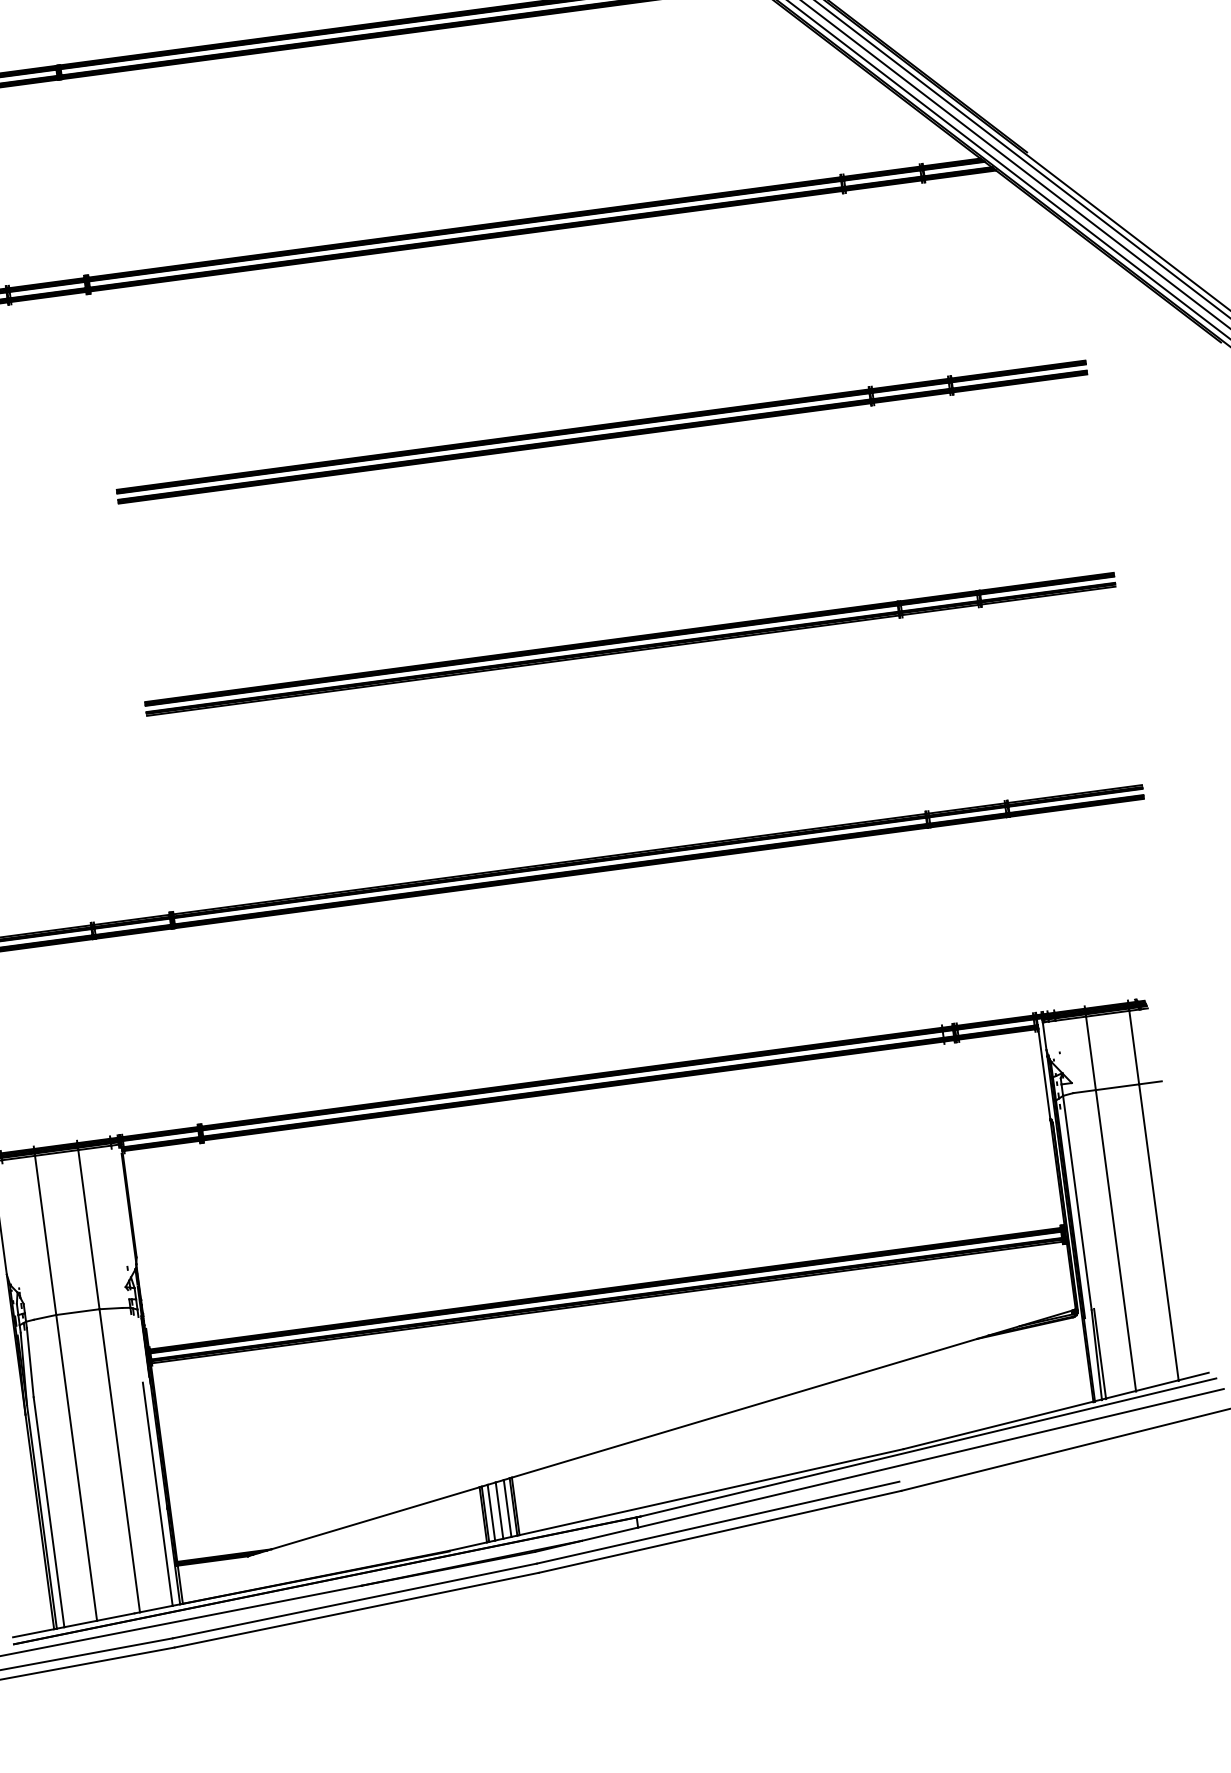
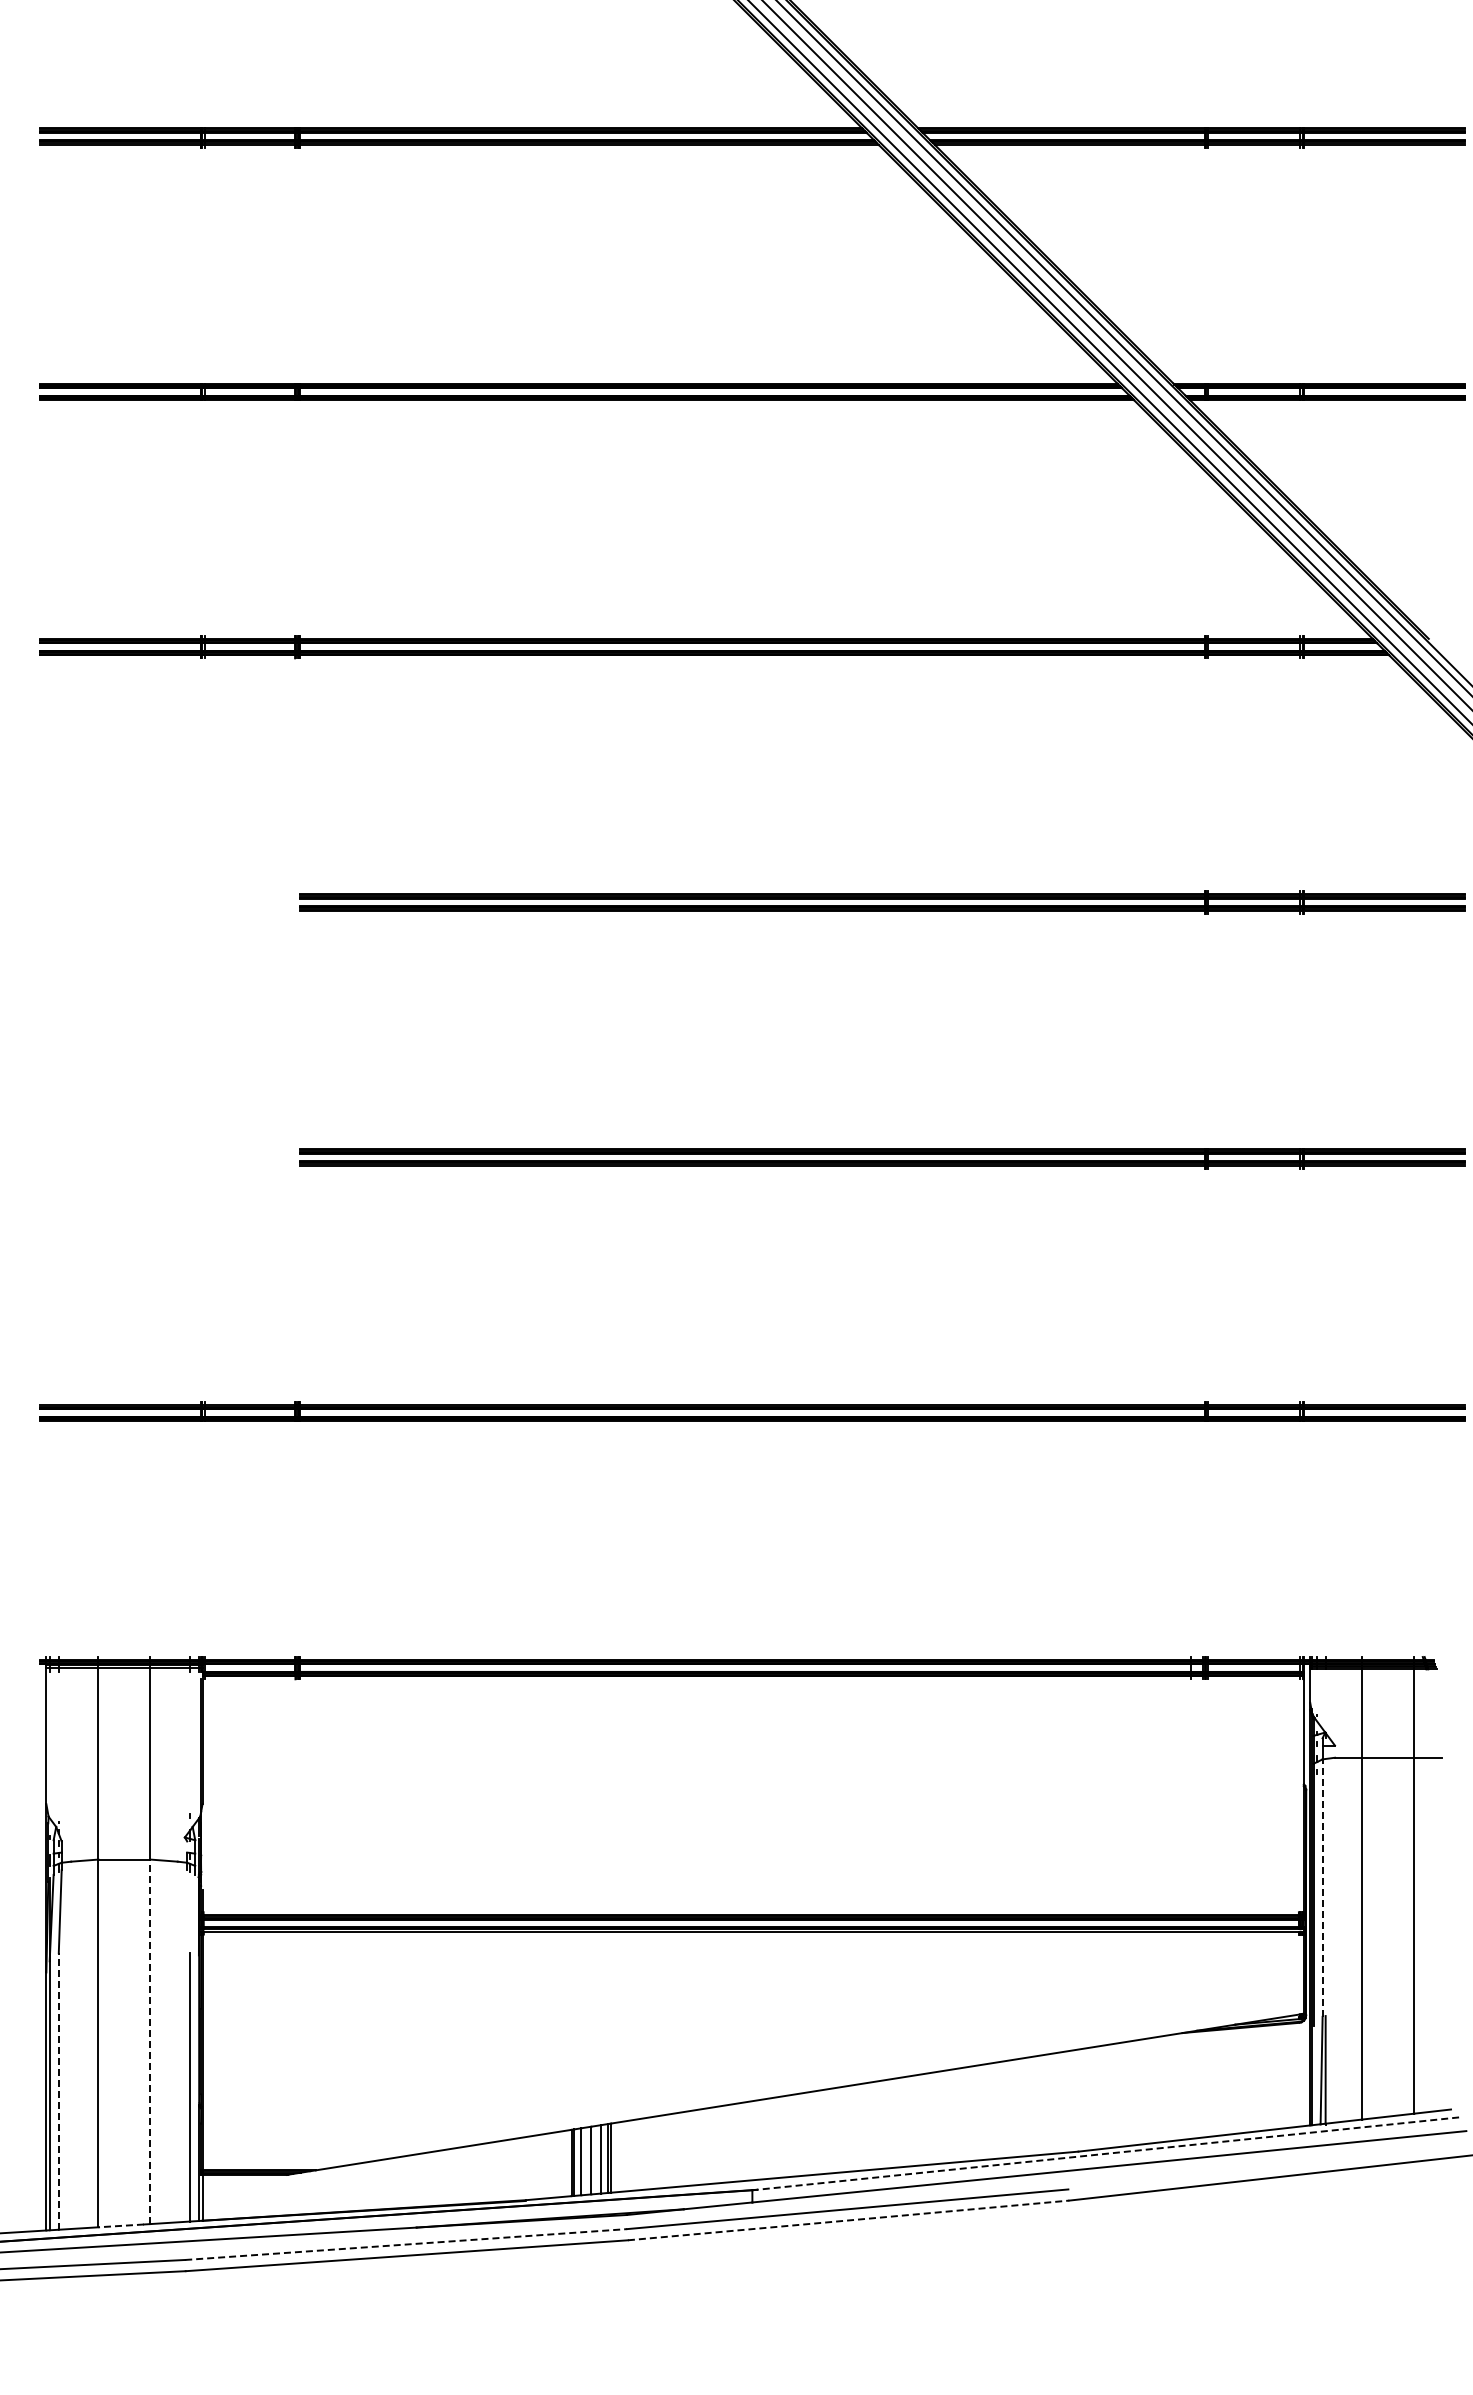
line: (1077, 1203) -> (1322, 1888), solid -> dashed
line: (928, 1447) -> (1108, 2153), solid -> dashed
line: (119, 1460) -> (150, 2041), solid -> dashed
line: (48, 1511) -> (58, 2090), solid -> dashed
line: (720, 1531) -> (848, 2220), solid -> dashed
line: (355, 1600) -> (406, 2244), solid -> dashed
line: (116, 1616) -> (121, 2225), solid -> dashed

